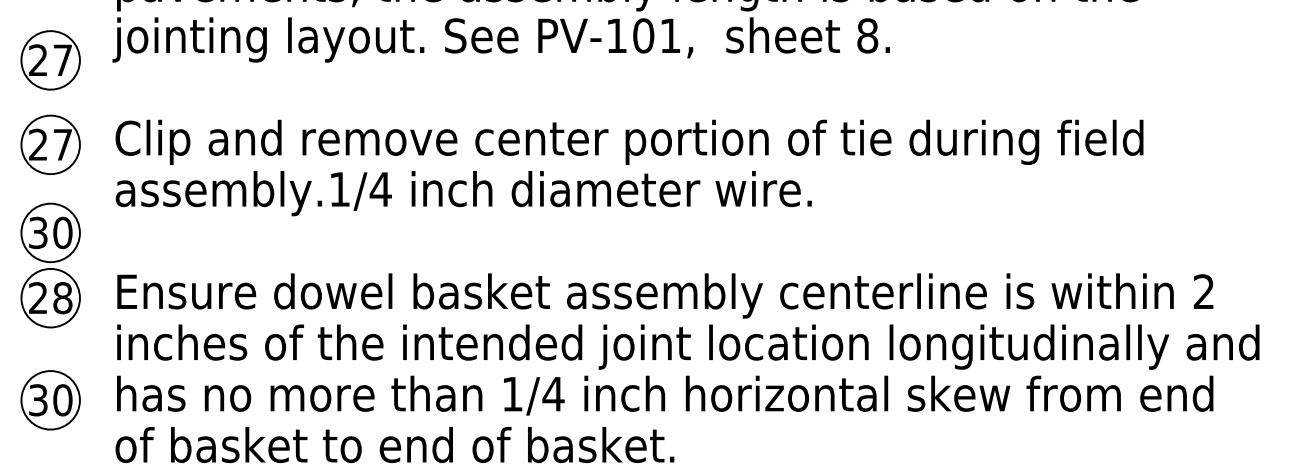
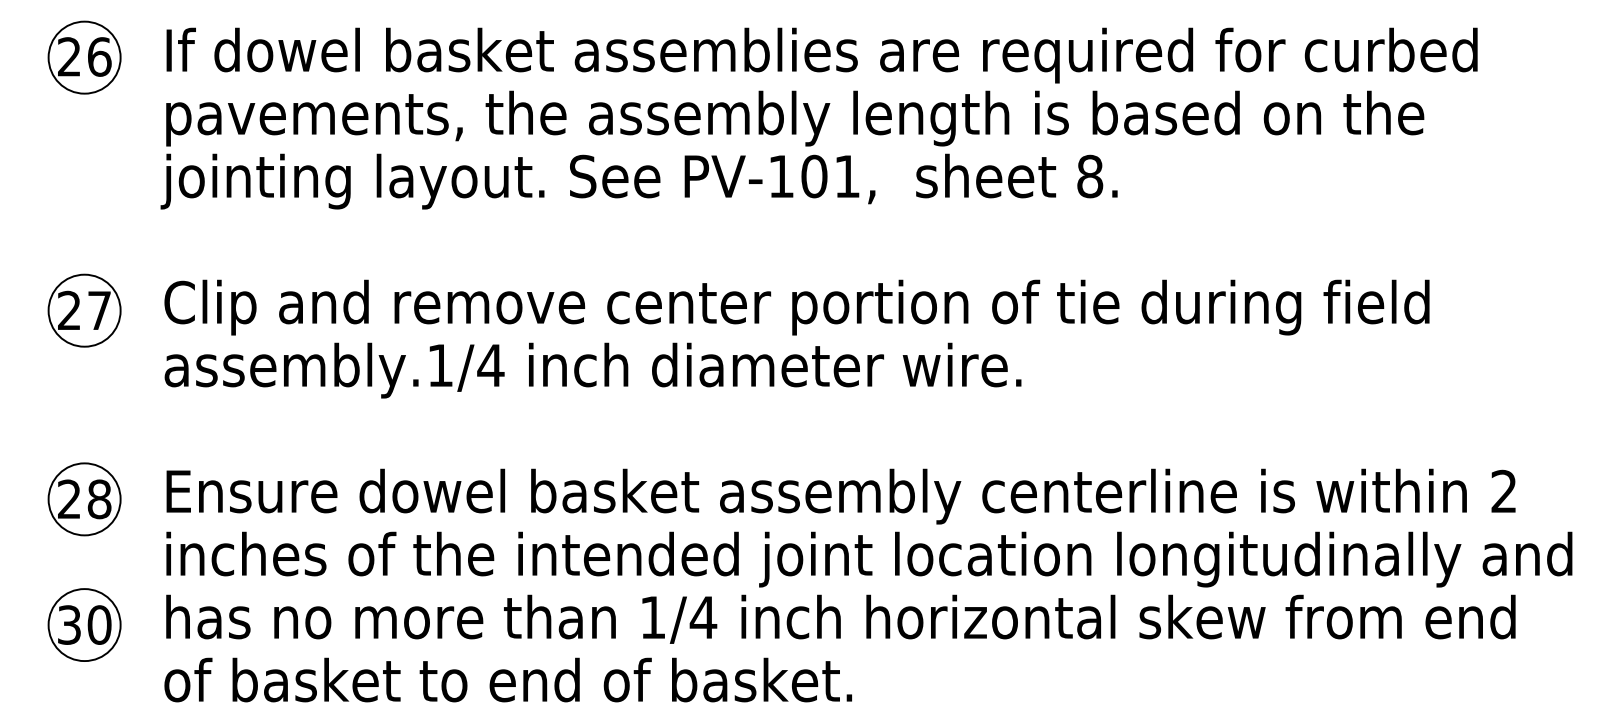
part: (50, 60) -> (84, 206), removed
part: (50, 232) -> (84, 418), removed

